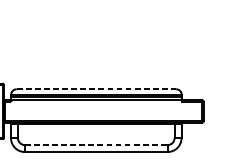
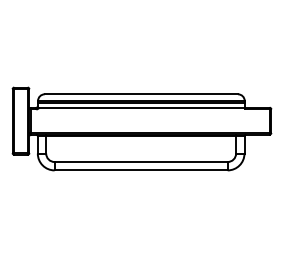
line: (96, 89) -> (141, 94), dashed -> solid
line: (96, 145) -> (141, 162), dashed -> solid

